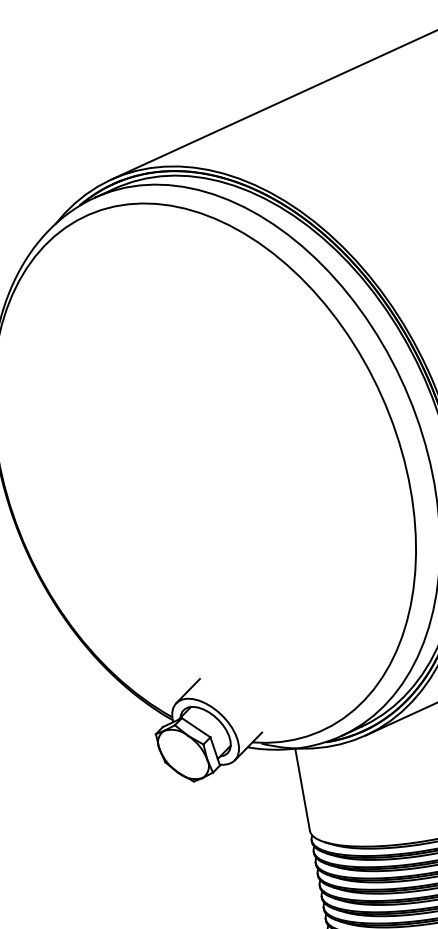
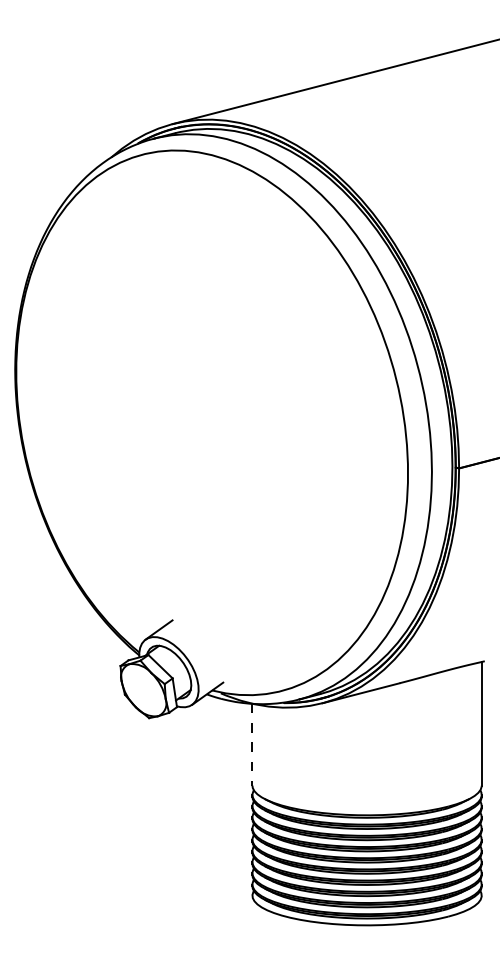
line: (302, 789) -> (252, 744), solid -> dashed

